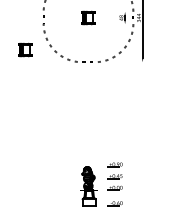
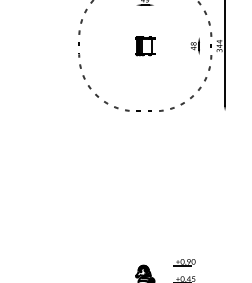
part: (25, 49) -> (52, 92), removed

